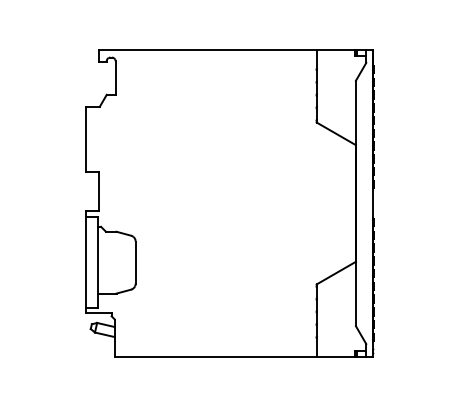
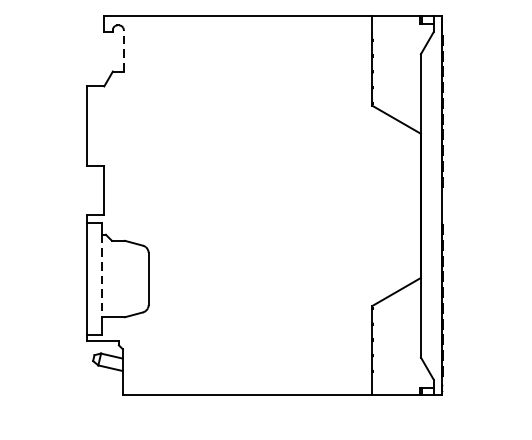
line: (115, 78) -> (123, 51), solid -> dashed
line: (98, 260) -> (102, 276), solid -> dashed

